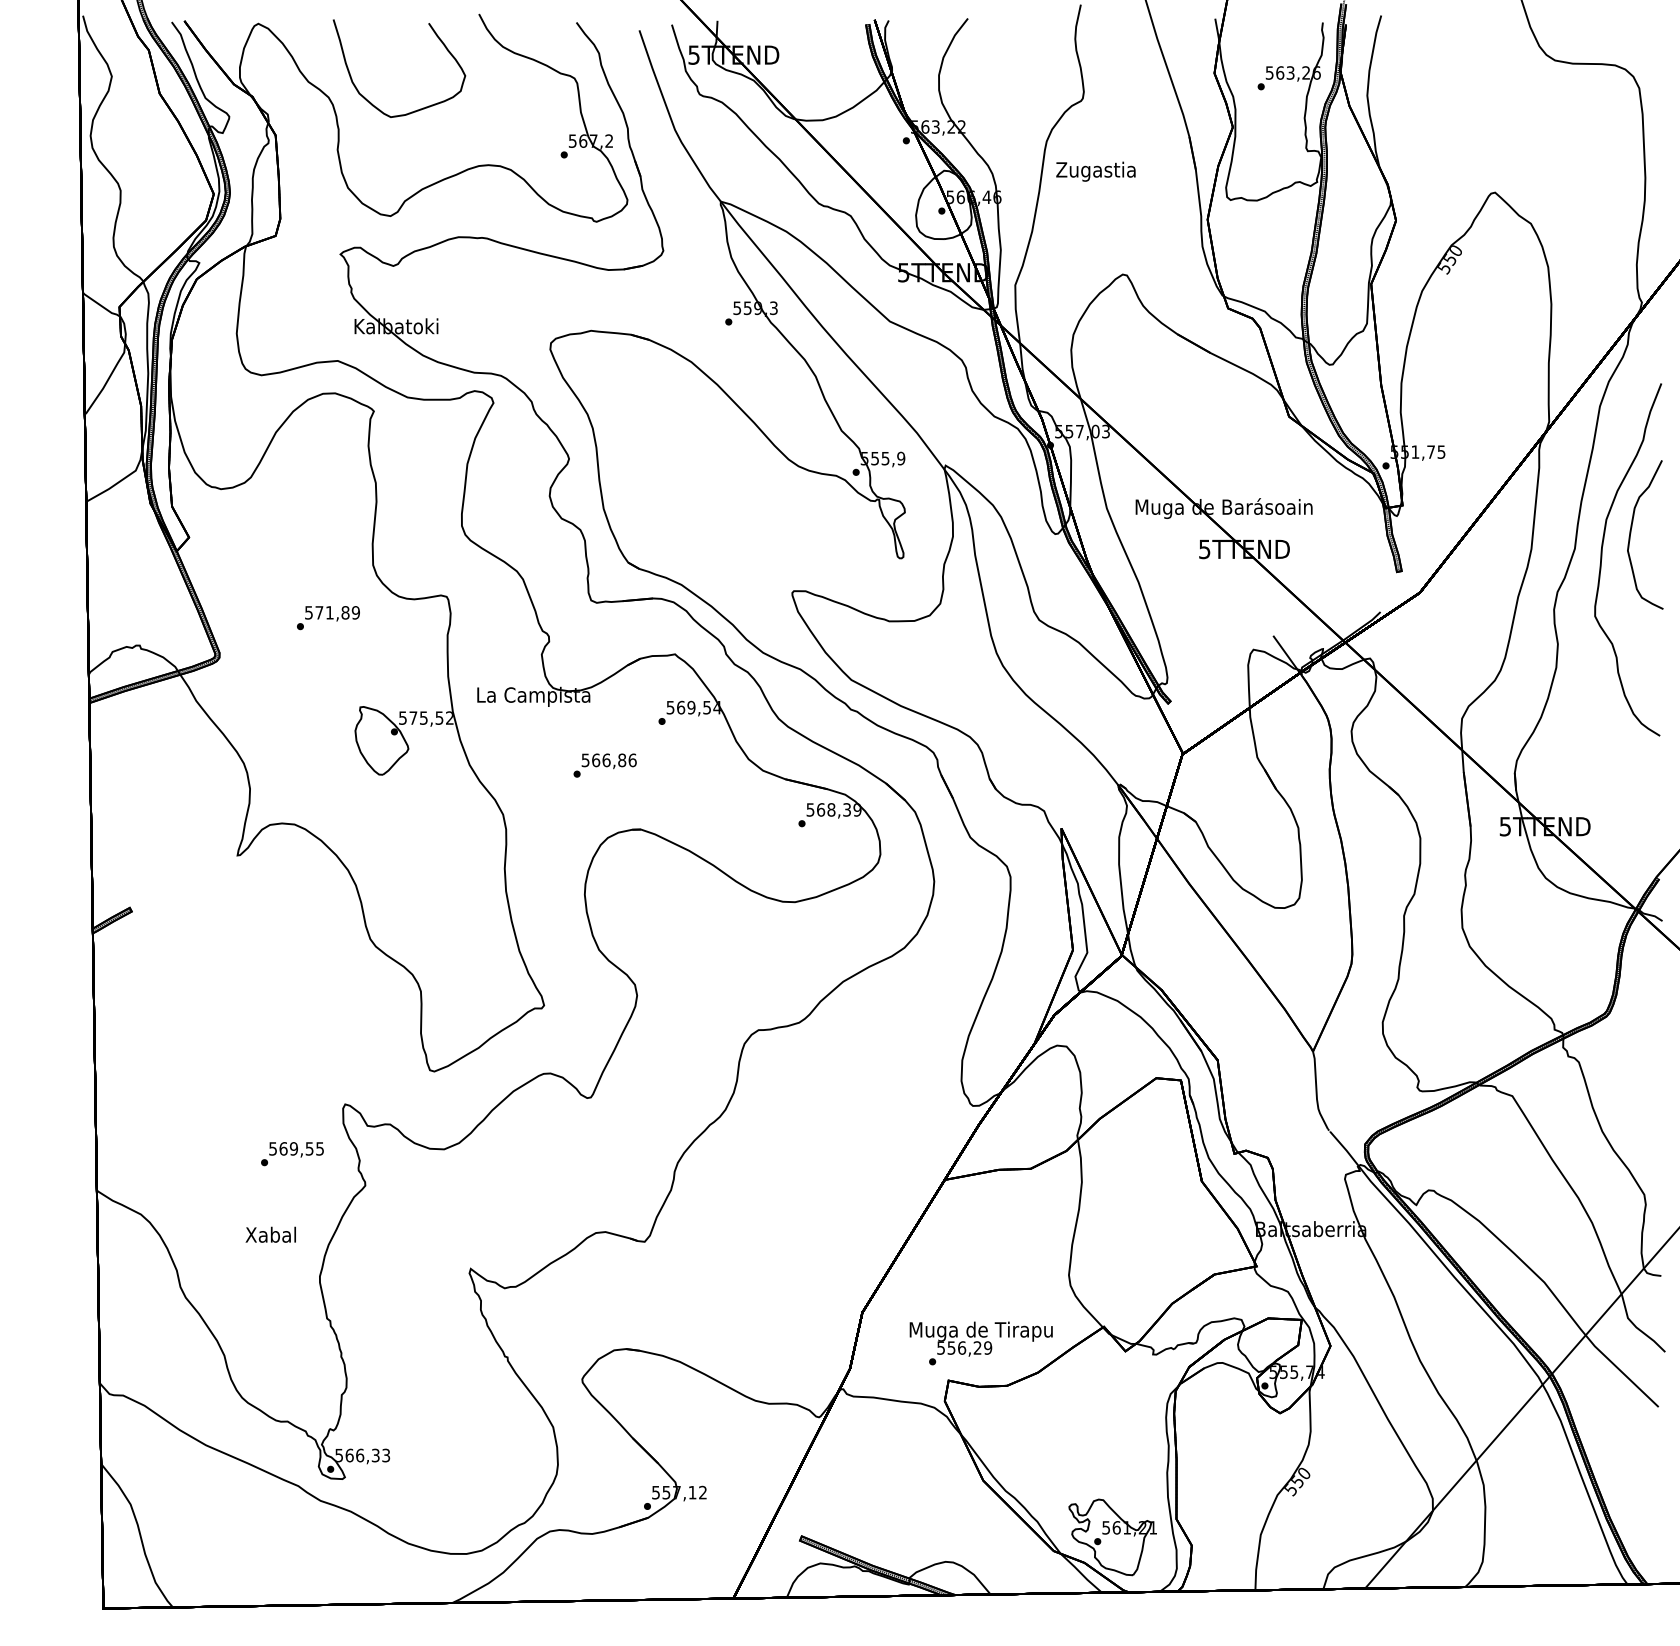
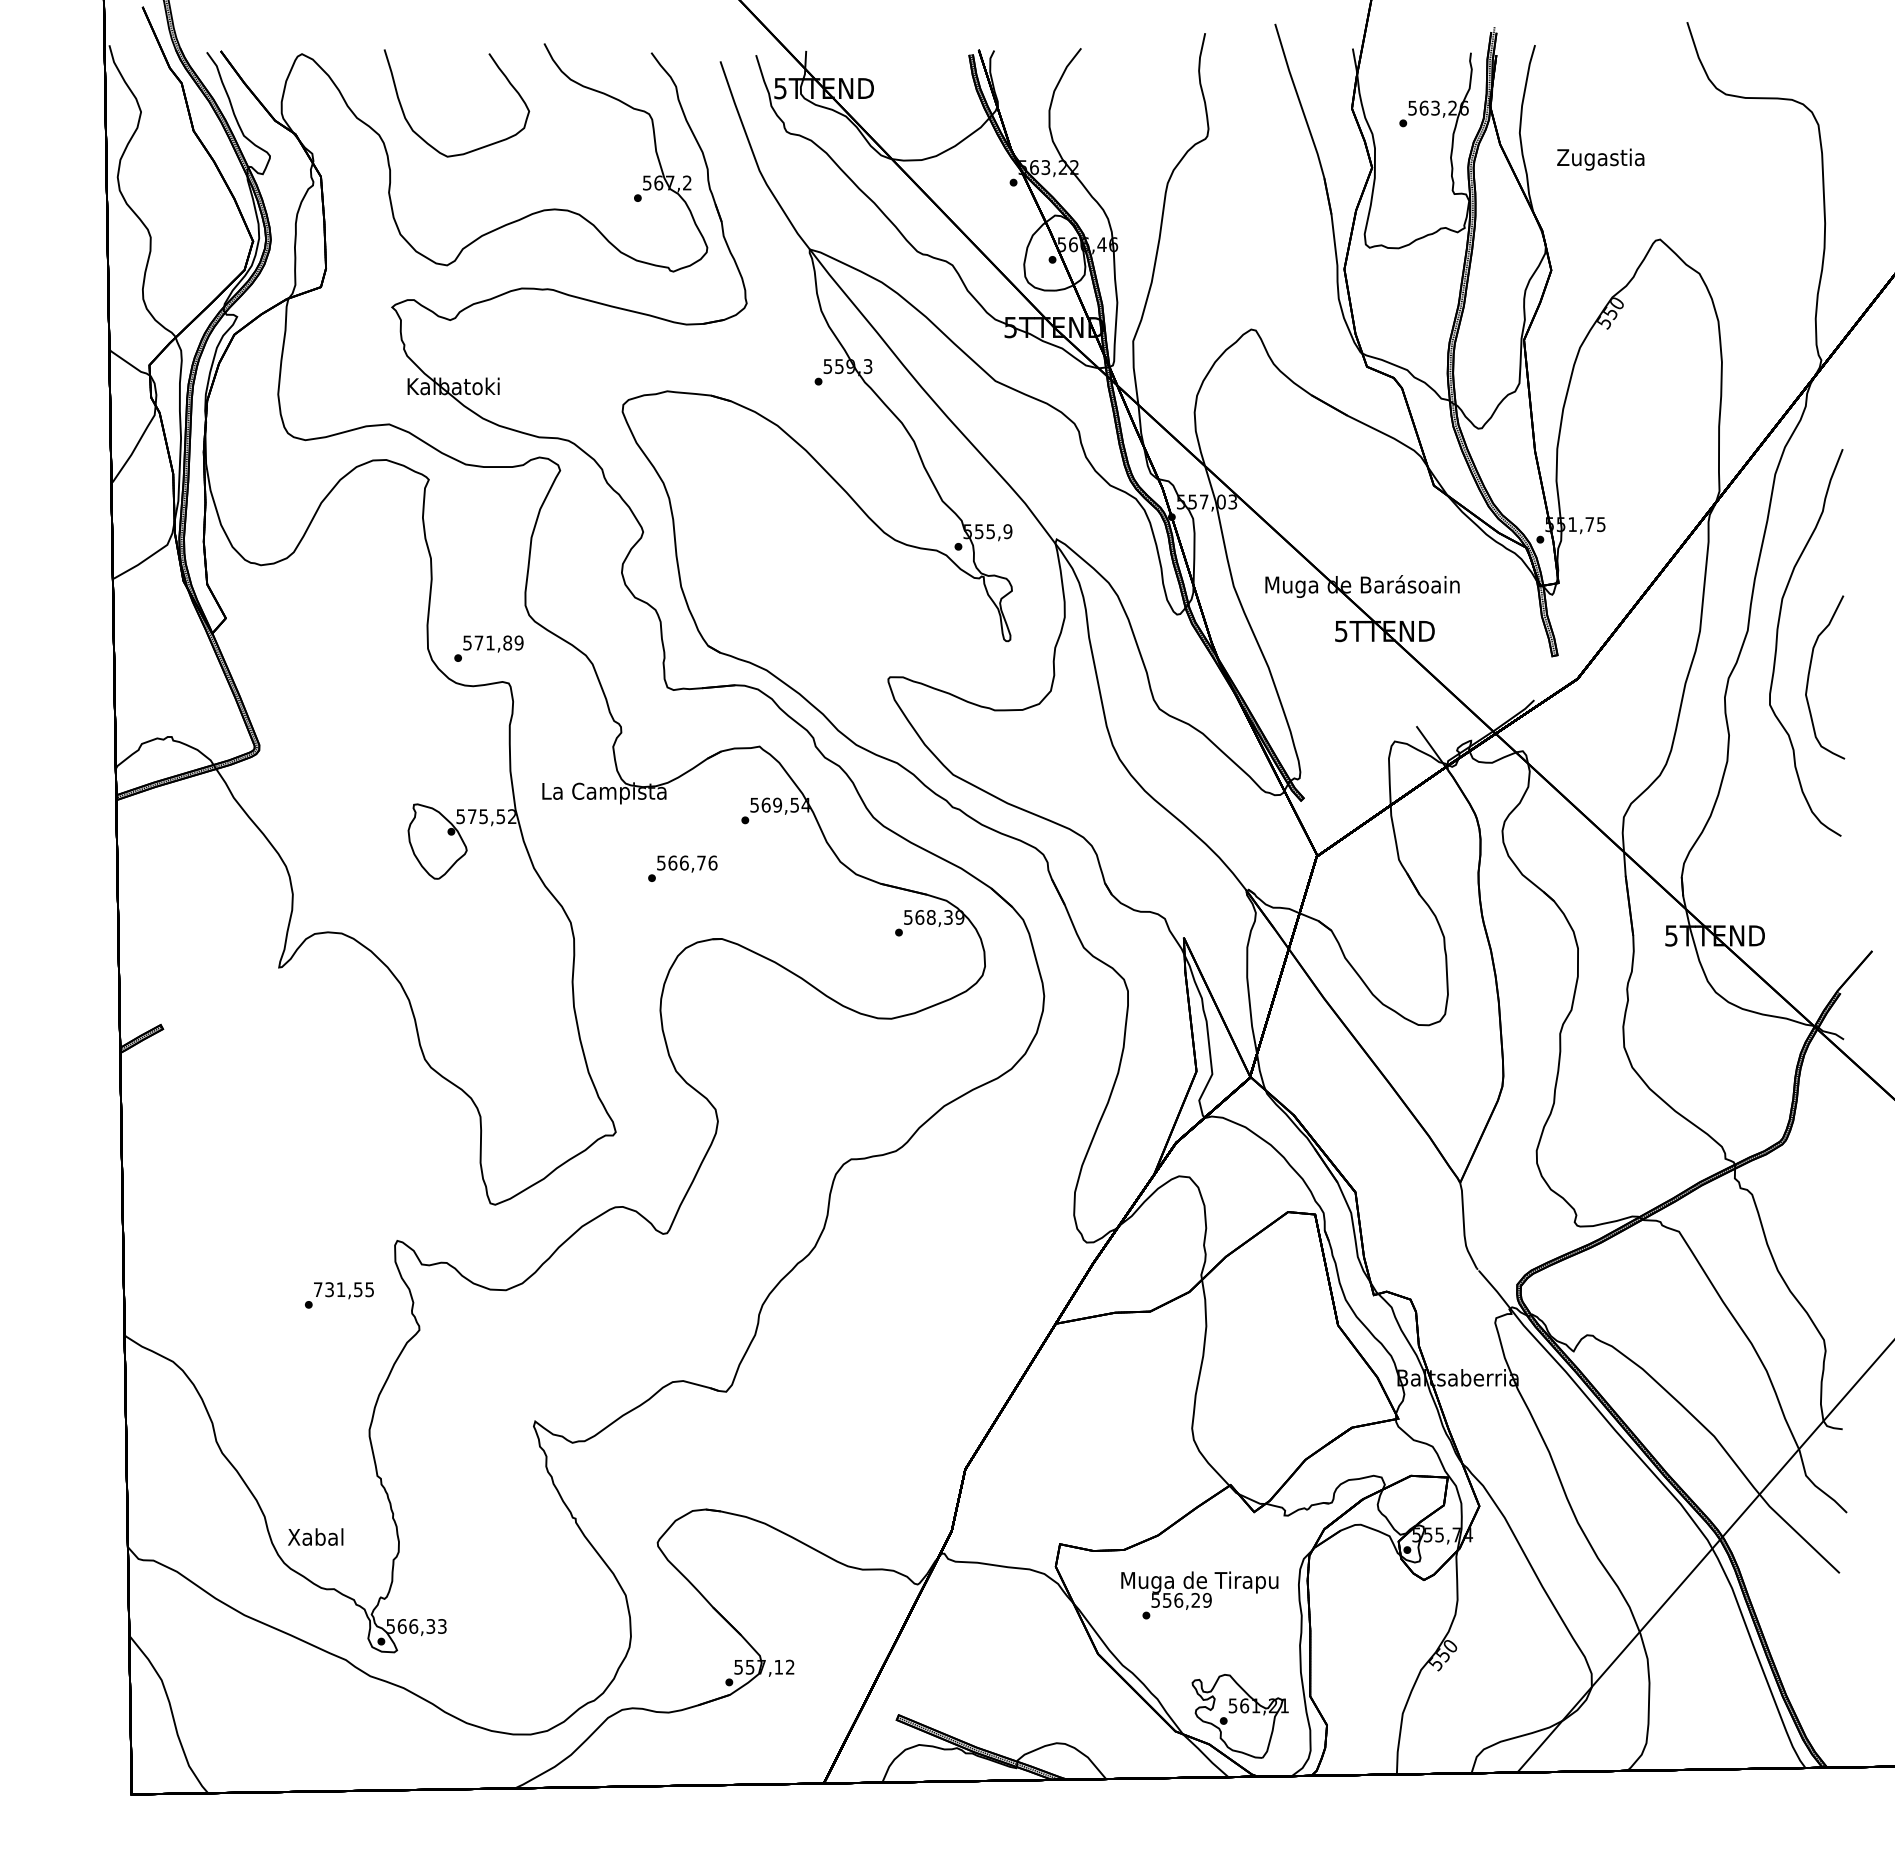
text: (1095, 171) -> (1600, 159), moved
curve: (1631, 534) -> (1809, 677), moved
text: (328, 617) -> (488, 648), moved
text: (622, 759) -> (701, 862), 566,86 -> 566,76
text: (283, 1148) -> (329, 1289), 569,55 -> 731,55
text: (270, 1234) -> (315, 1536), moved
text: (980, 1343) -> (1199, 1595), moved

